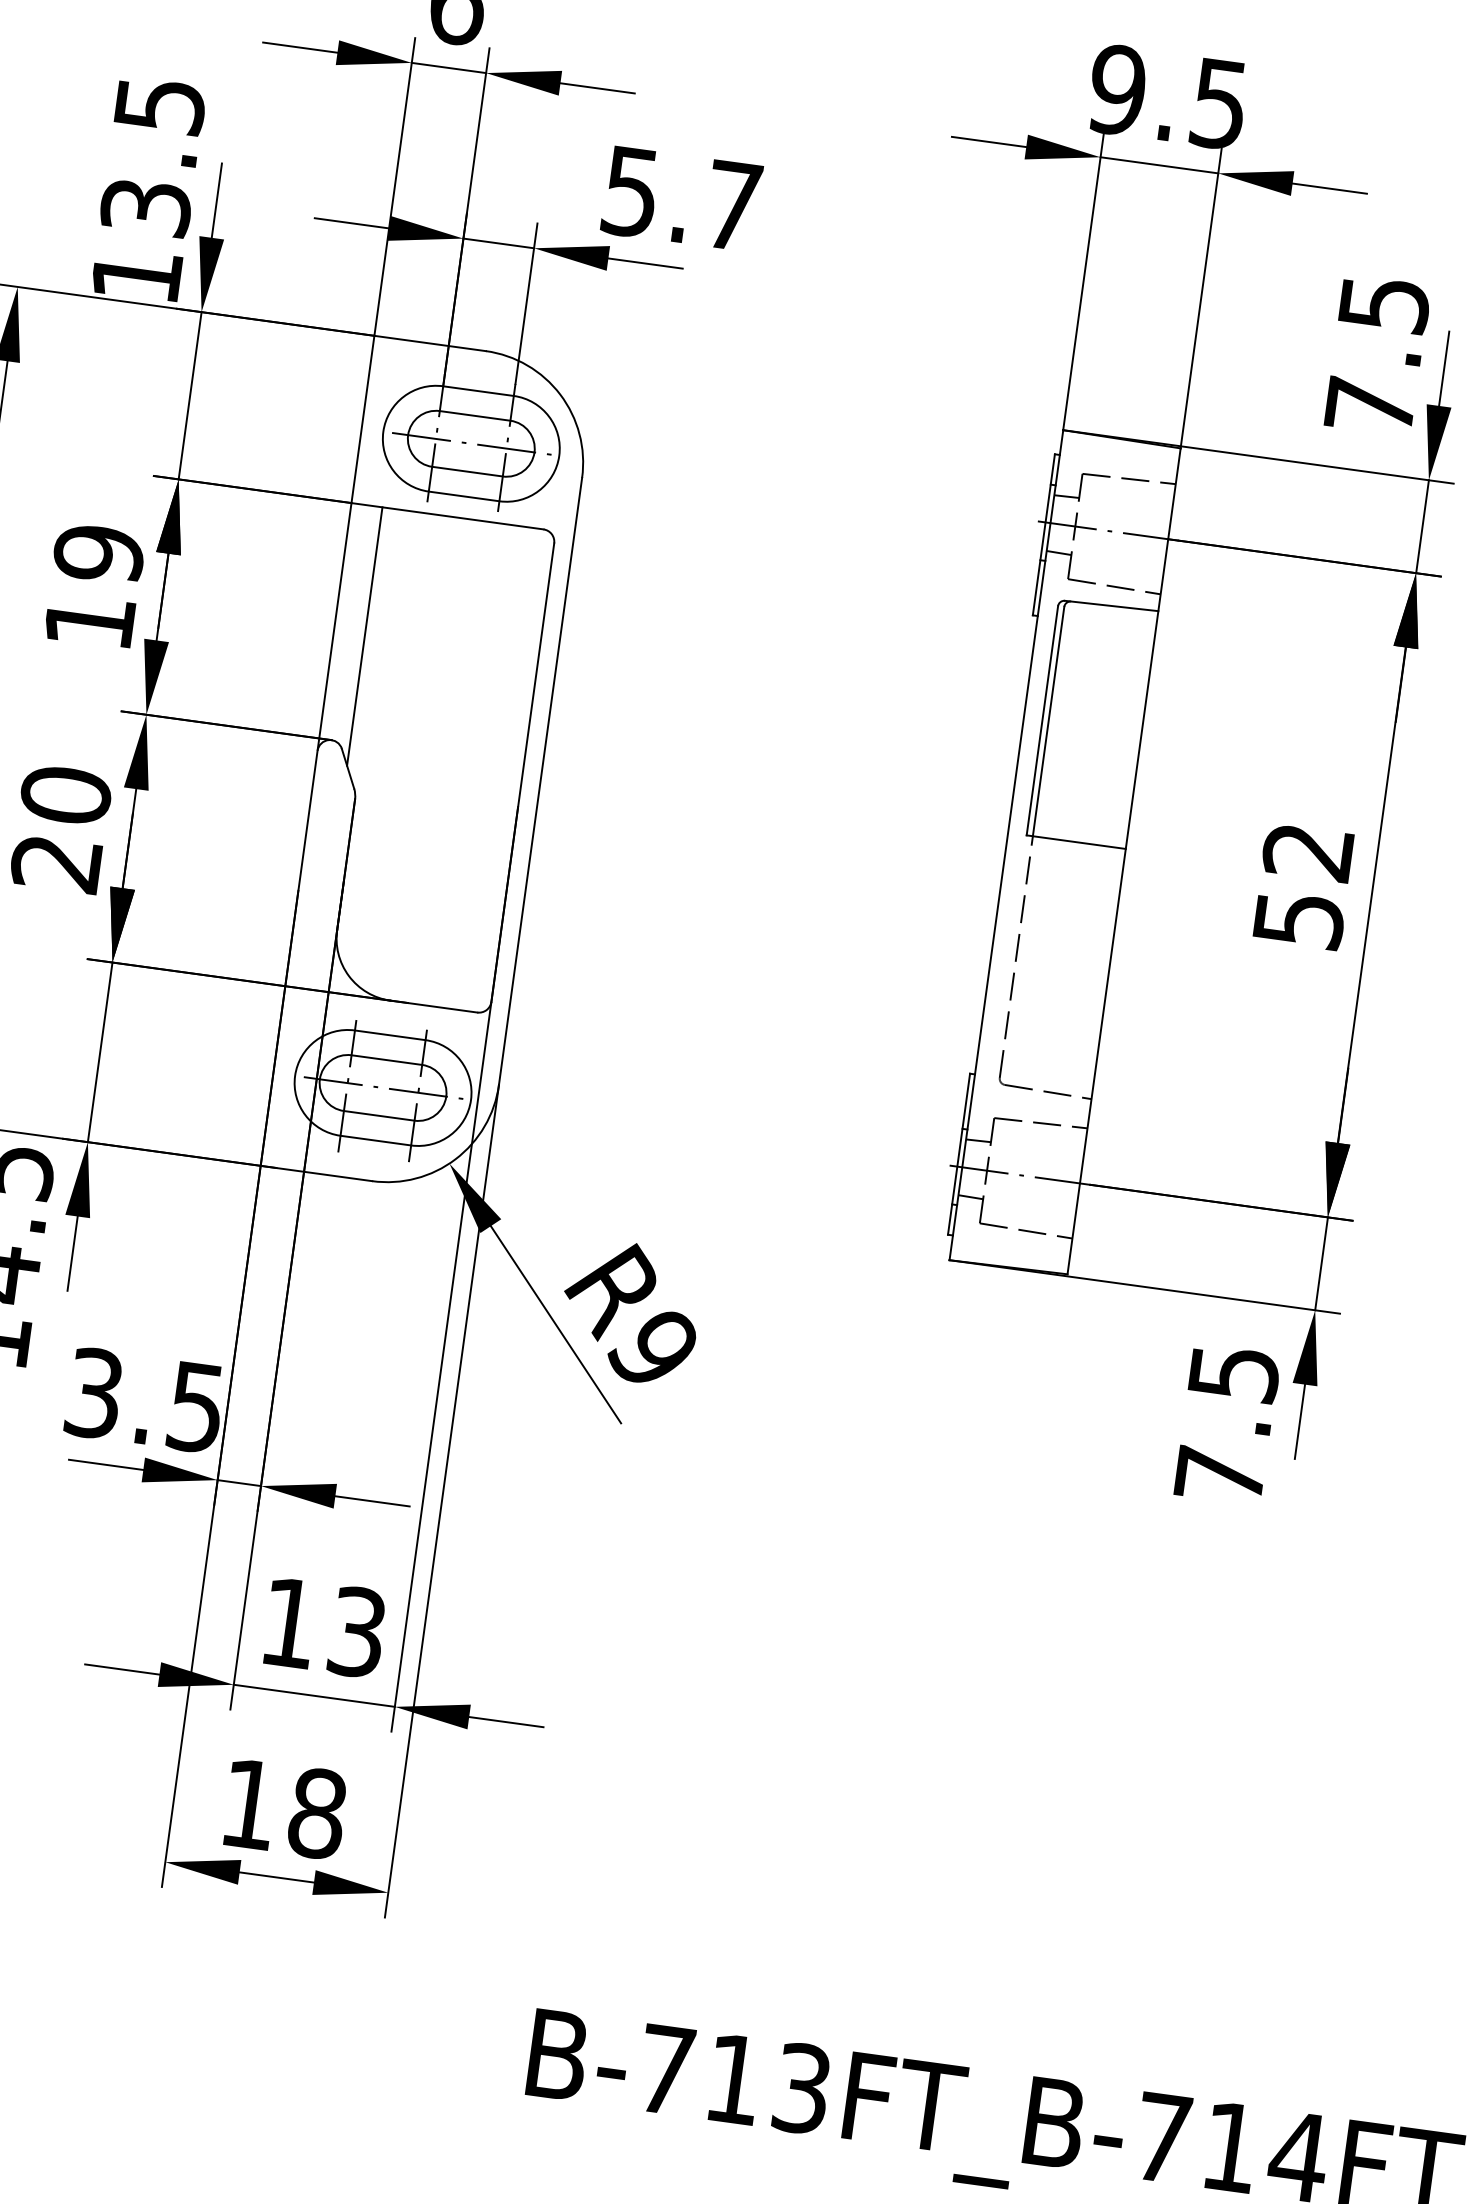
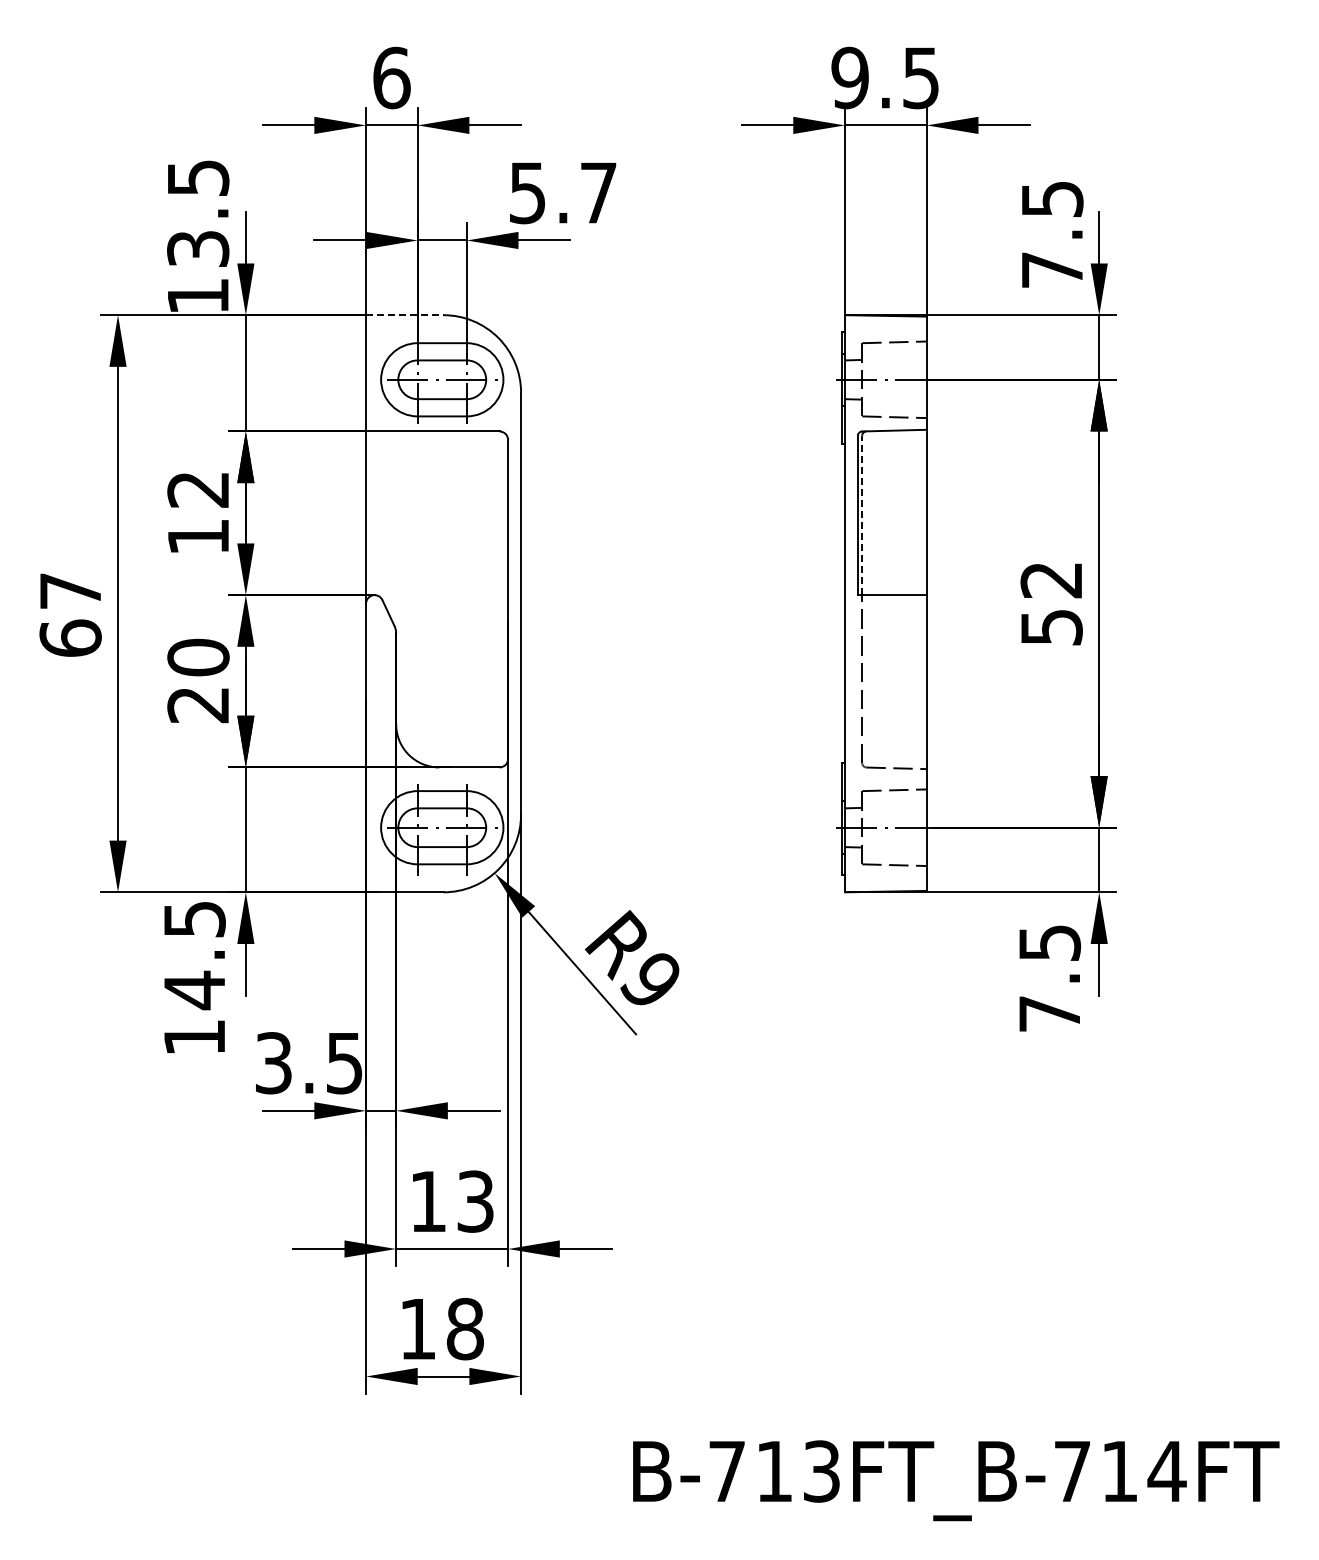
line: (429, 343) -> (404, 315), solid -> dashed
text: (99, 553) -> (198, 489), 19 -> 12
line: (364, 636) -> (387, 521), removed
line: (1048, 721) -> (862, 515), solid -> dashed

